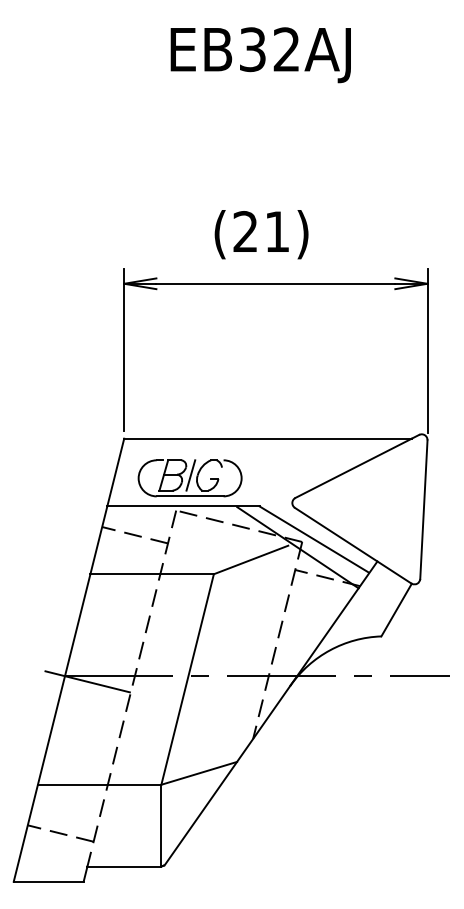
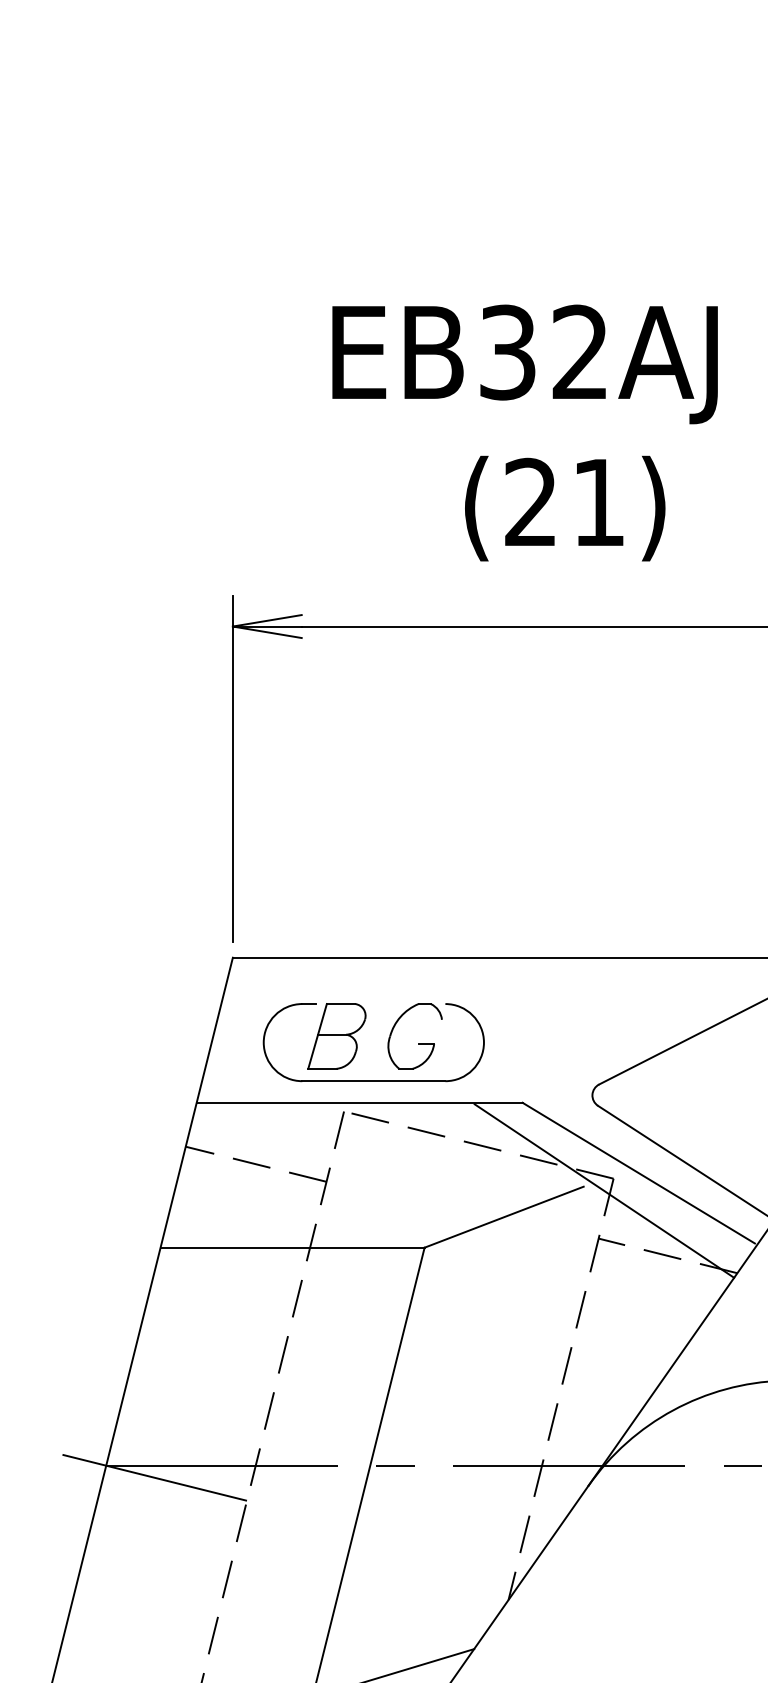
text: (260, 55) -> (524, 364), moved
text: (261, 234) -> (564, 508), moved
line: (190, 475) -> (374, 1036), removed

